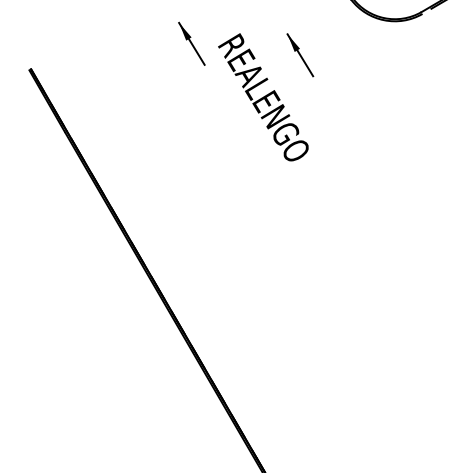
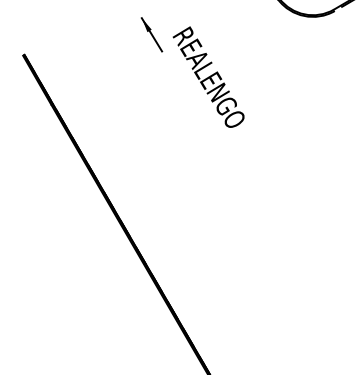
part: (299, 54) -> (237, 43), removed

